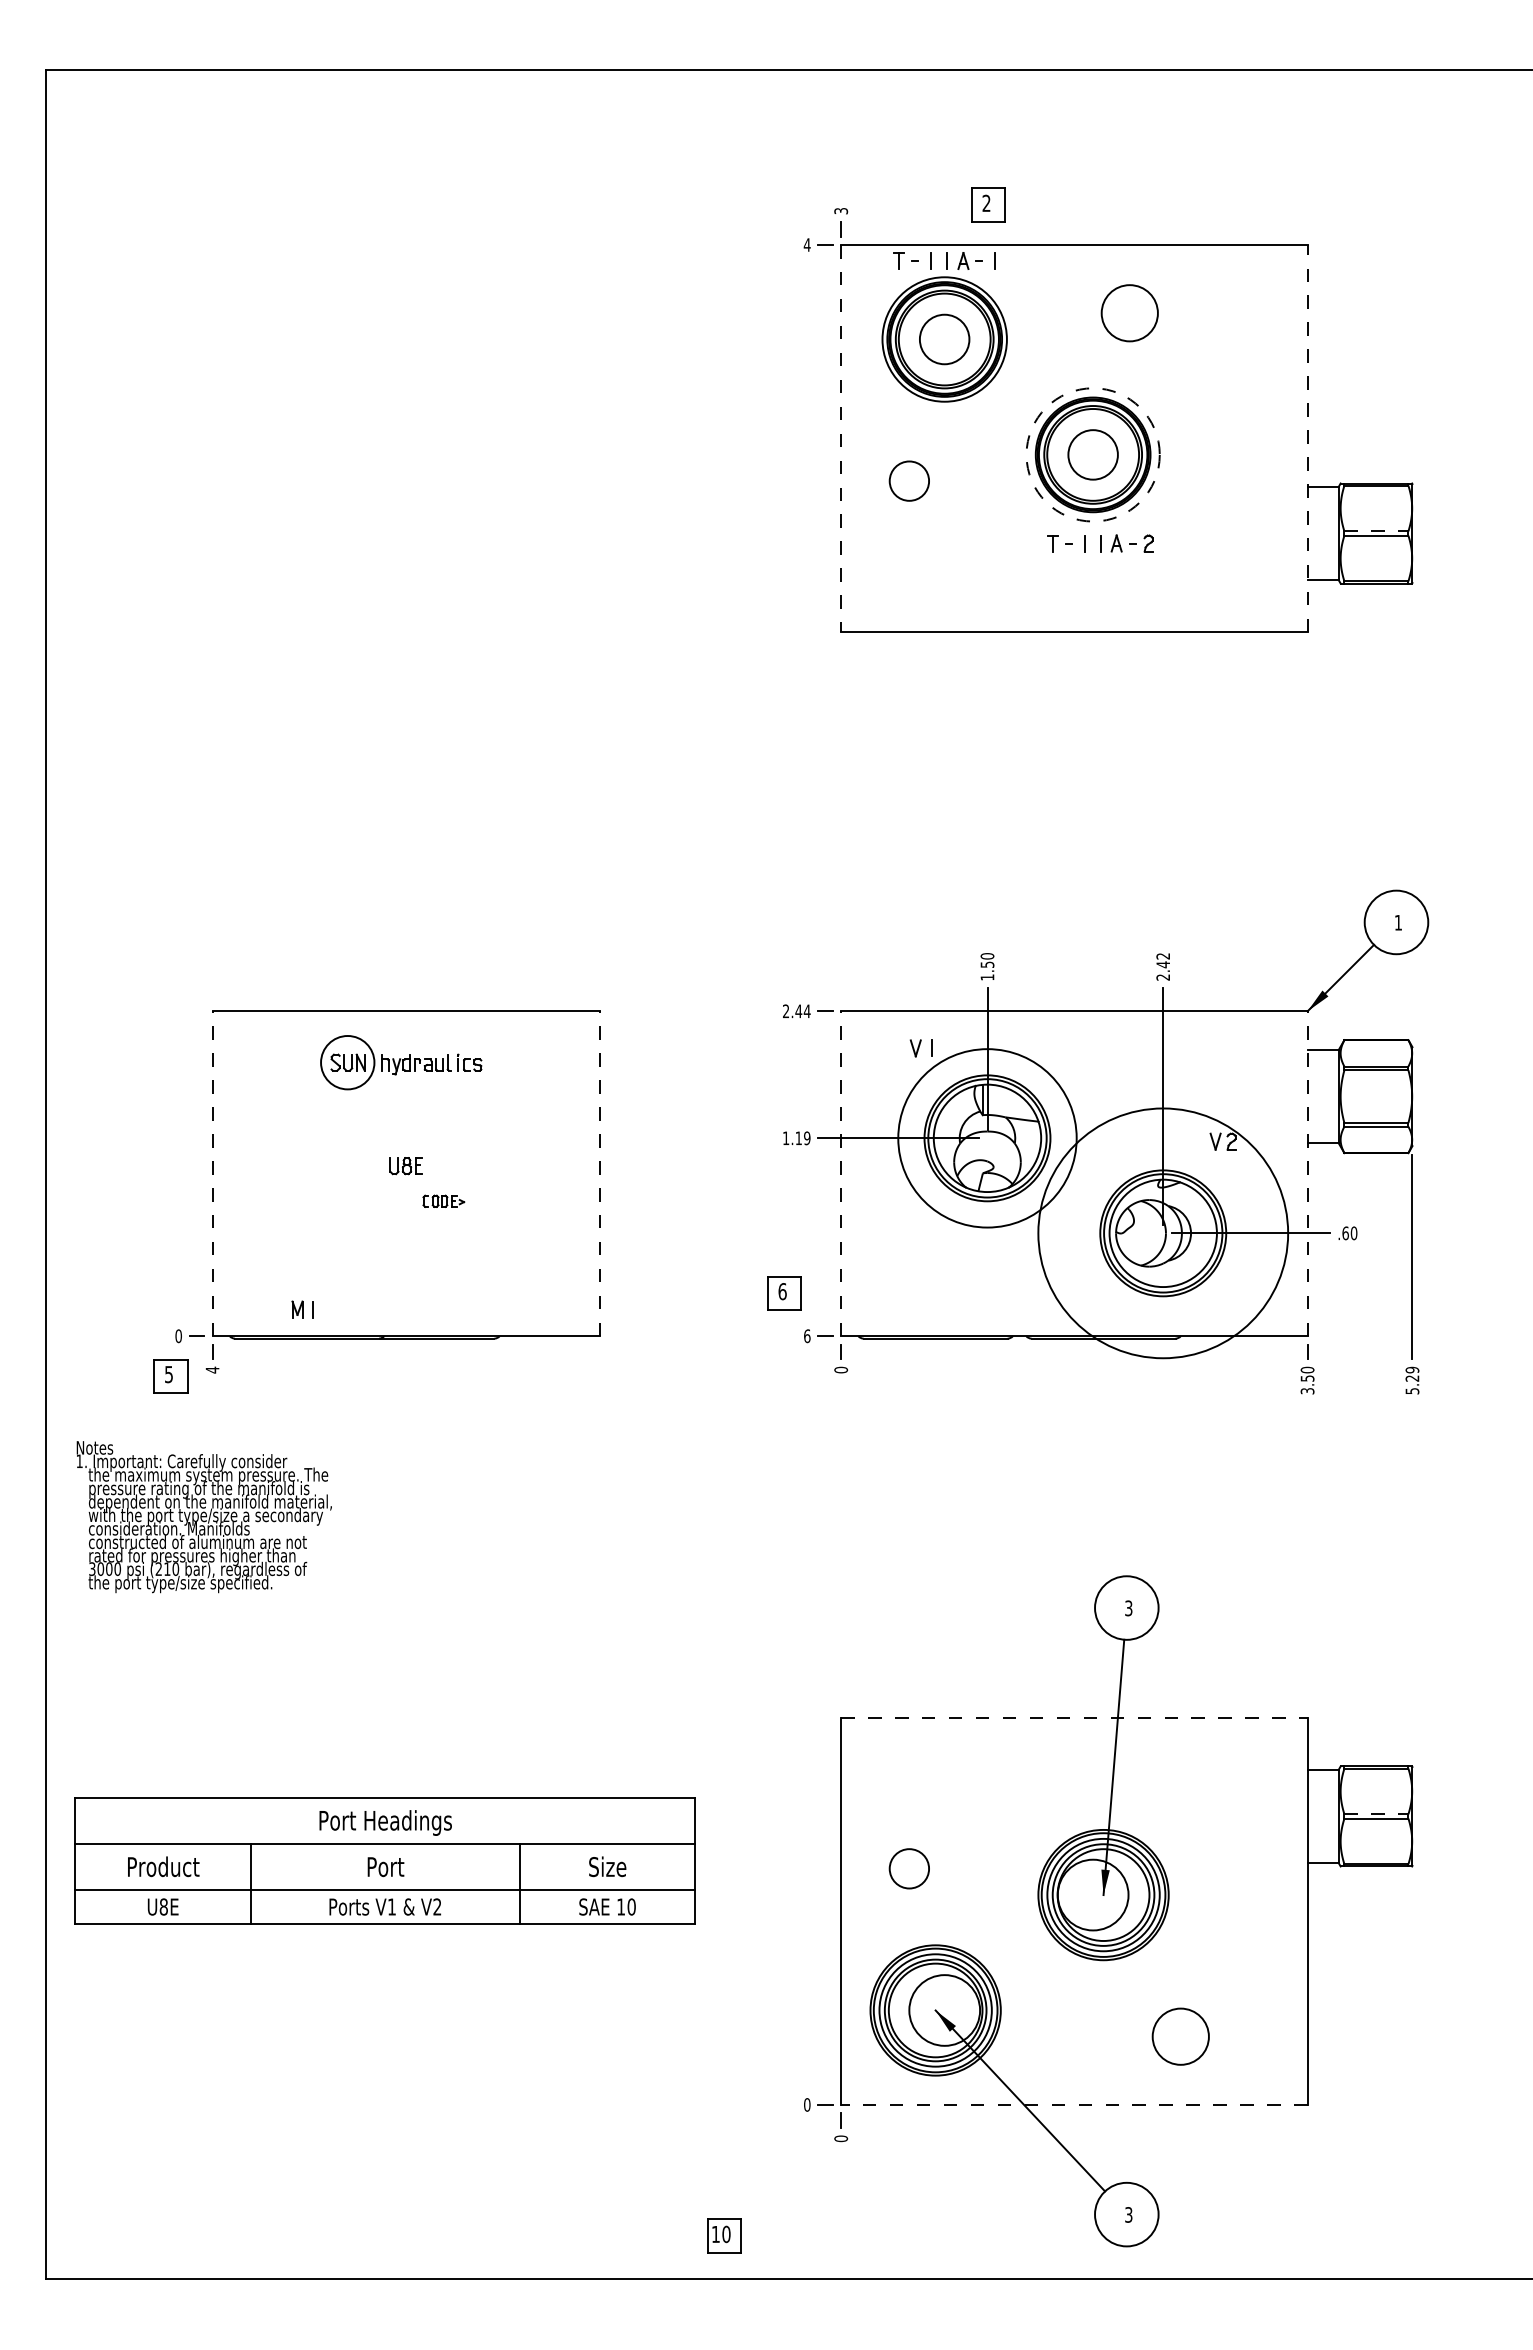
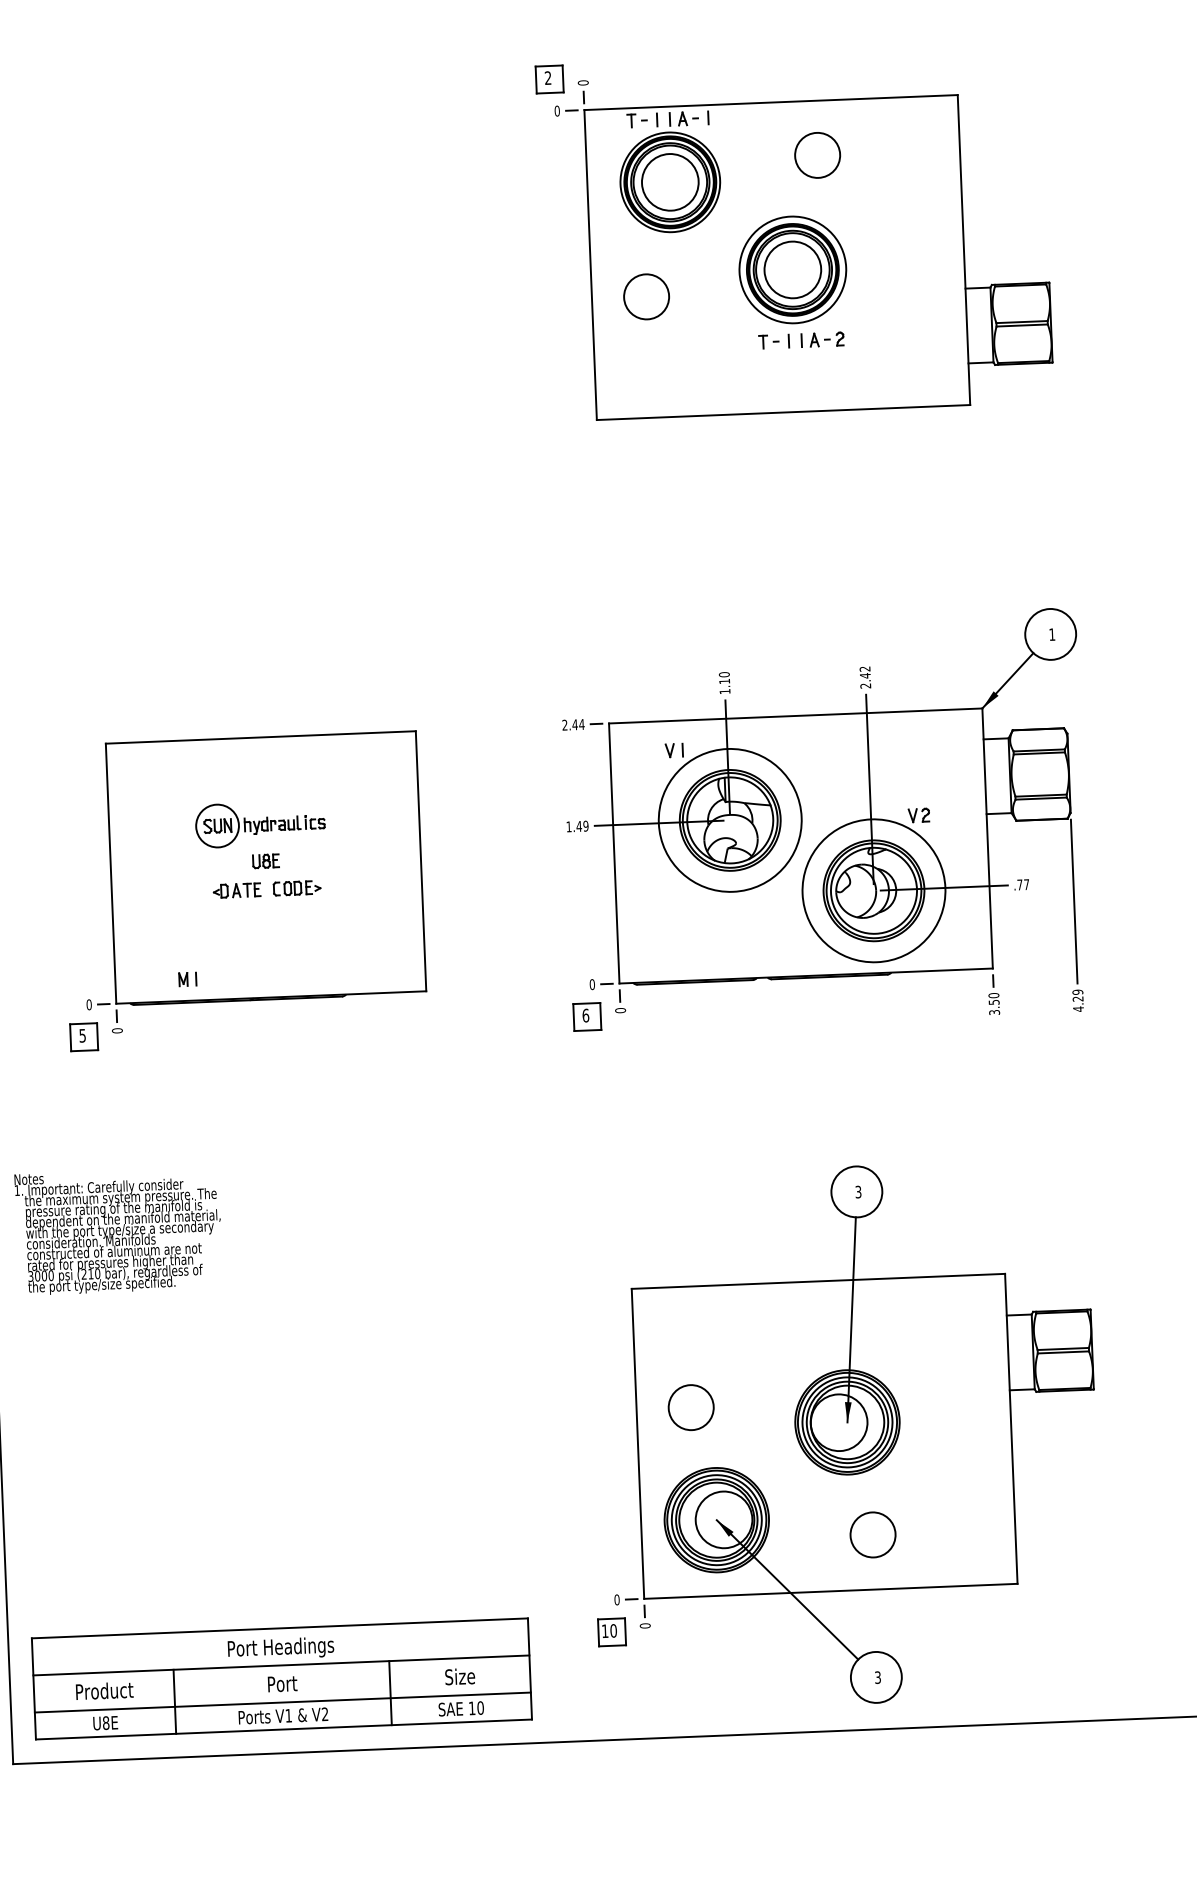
part: (988, 204) -> (549, 78), moved
text: (841, 210) -> (583, 82), 3 -> 0
text: (806, 244) -> (556, 110), 4 -> 0
circle: (944, 339) -> (670, 182), size x1.43
line: (841, 438) -> (590, 264), dashed -> solid
line: (1307, 438) -> (963, 249), dashed -> solid
circle: (1092, 454) -> (792, 269), dashed -> solid
circle: (1092, 454) -> (792, 269), size x1.43
circle: (909, 481) -> (646, 297), size x1.43
line: (1376, 531) -> (1022, 322), dashed -> solid
text: (987, 964) -> (724, 681), 1.50 -> 1.10
part: (401, 1062) -> (260, 824), moved
text: (798, 1137) -> (578, 825), 1.19 -> 1.49
line: (212, 1173) -> (111, 873), dashed -> solid
line: (599, 1173) -> (420, 861), dashed -> solid
line: (841, 1173) -> (614, 853), dashed -> solid
line: (1307, 1173) -> (987, 838), dashed -> solid
part: (368, 1201) -> (236, 890), added
part: (443, 1201) -> (296, 888), size x1.43
circle: (1163, 1233) -> (874, 890), size x0.71
text: (1349, 1233) -> (1023, 884), .60 -> .77
part: (784, 1293) -> (587, 1017), moved
text: (807, 1335) -> (592, 984), 6 -> 0
text: (212, 1369) -> (117, 1030), 4 -> 0
text: (1412, 1390) -> (1078, 1008), 5.29 -> 4.29
text: (203, 1517) -> (118, 1231), moved
line: (1074, 1717) -> (818, 1281), dashed -> solid
line: (1376, 1814) -> (1063, 1349), dashed -> solid
part: (384, 1860) -> (281, 1678), moved
circle: (909, 1868) -> (691, 1407), size x1.43
circle: (1180, 2036) -> (872, 1534), moved
line: (1073, 2104) -> (830, 1591), dashed -> solid
part: (724, 2235) -> (612, 1631), moved

